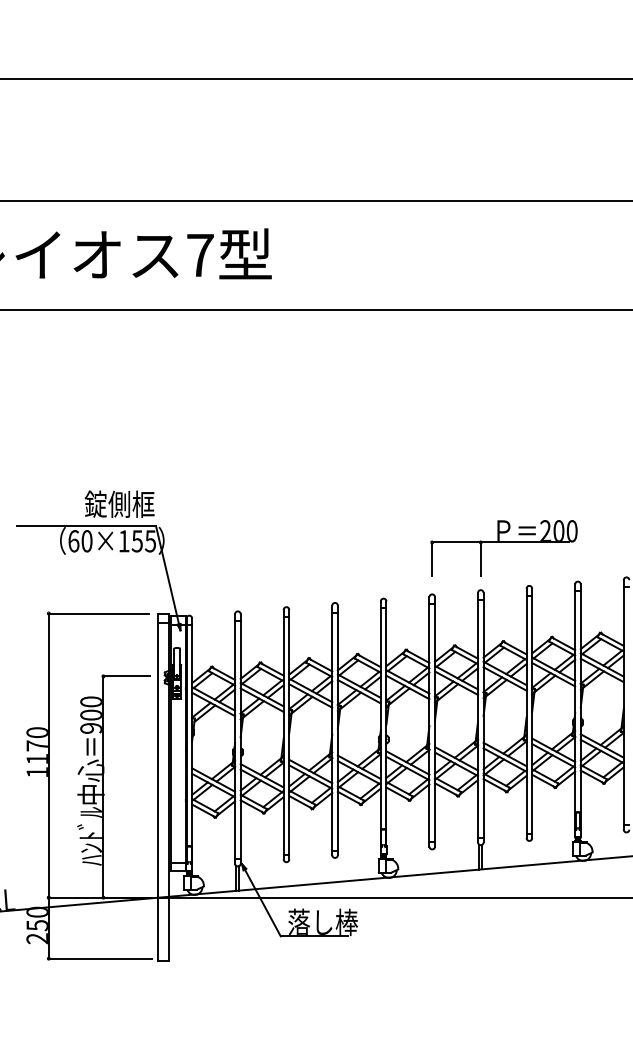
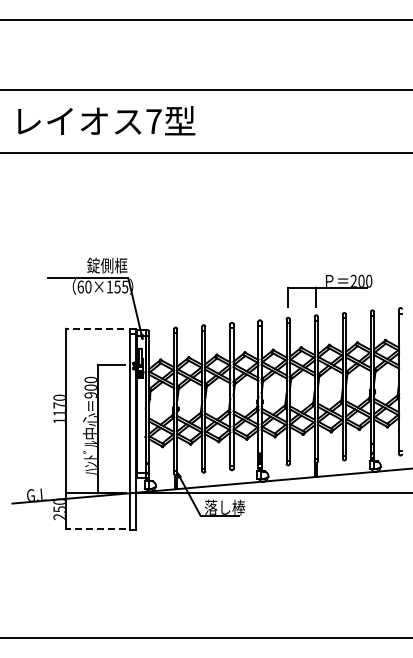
line: (97, 612) -> (94, 328), solid -> dashed
line: (99, 958) -> (95, 528), solid -> dashed

